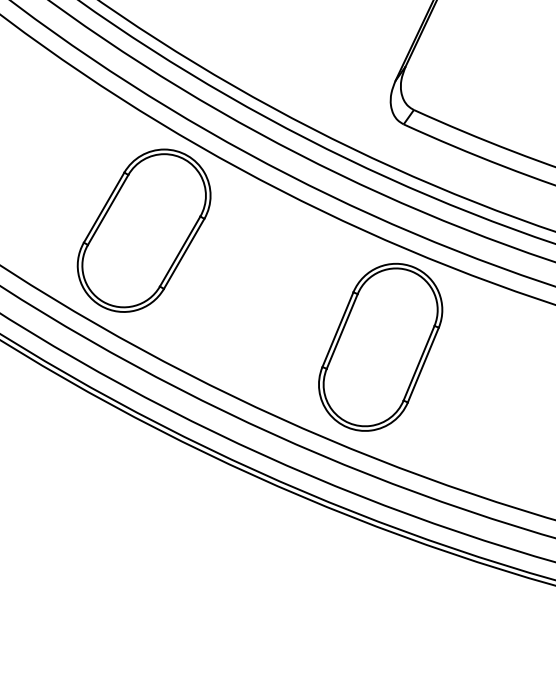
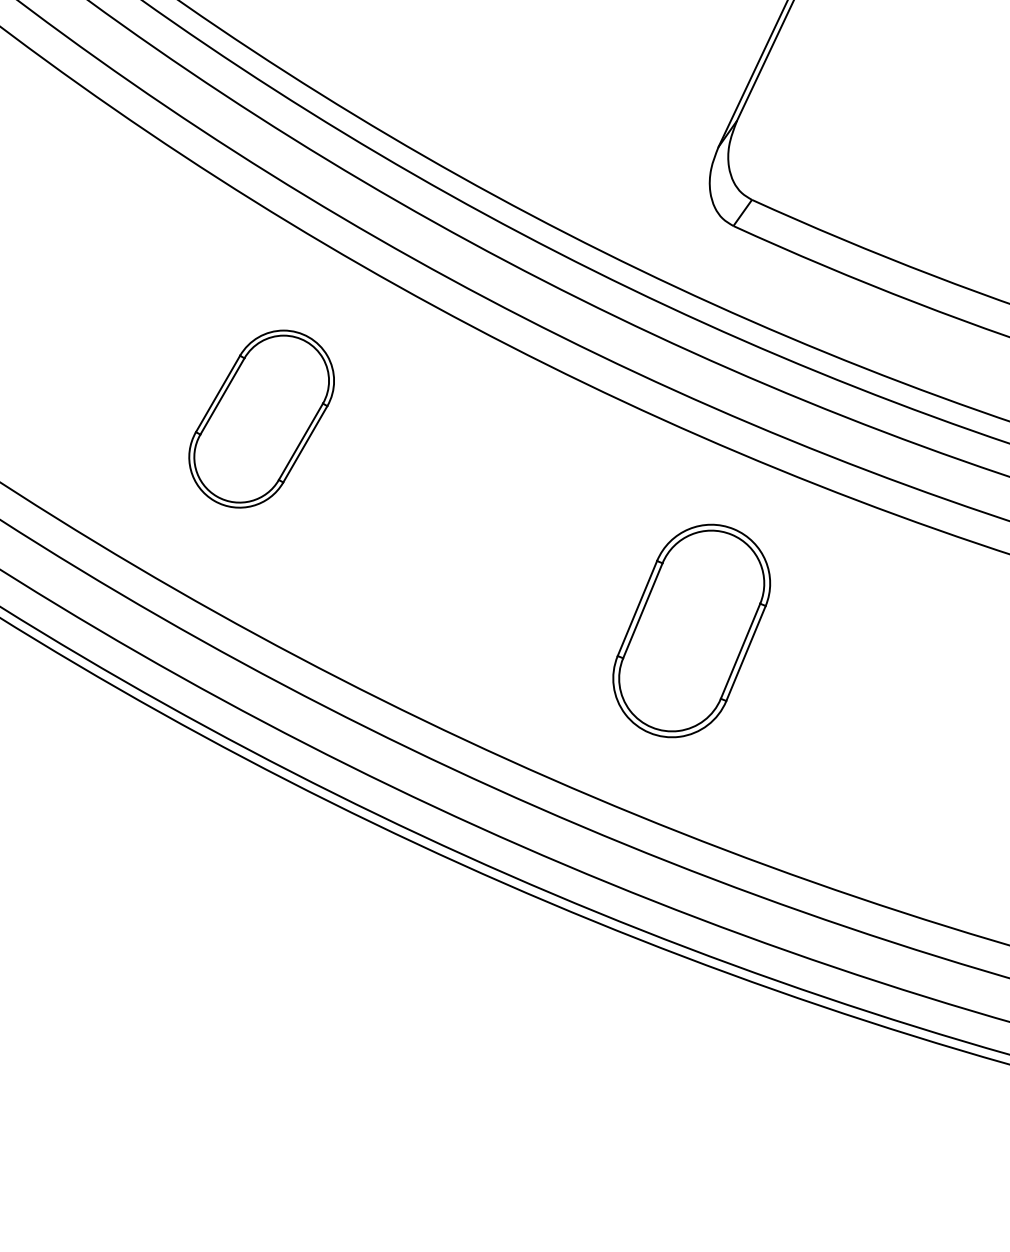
part: (143, 230) -> (260, 418), size x0.6
part: (380, 346) -> (691, 629), size x0.7

